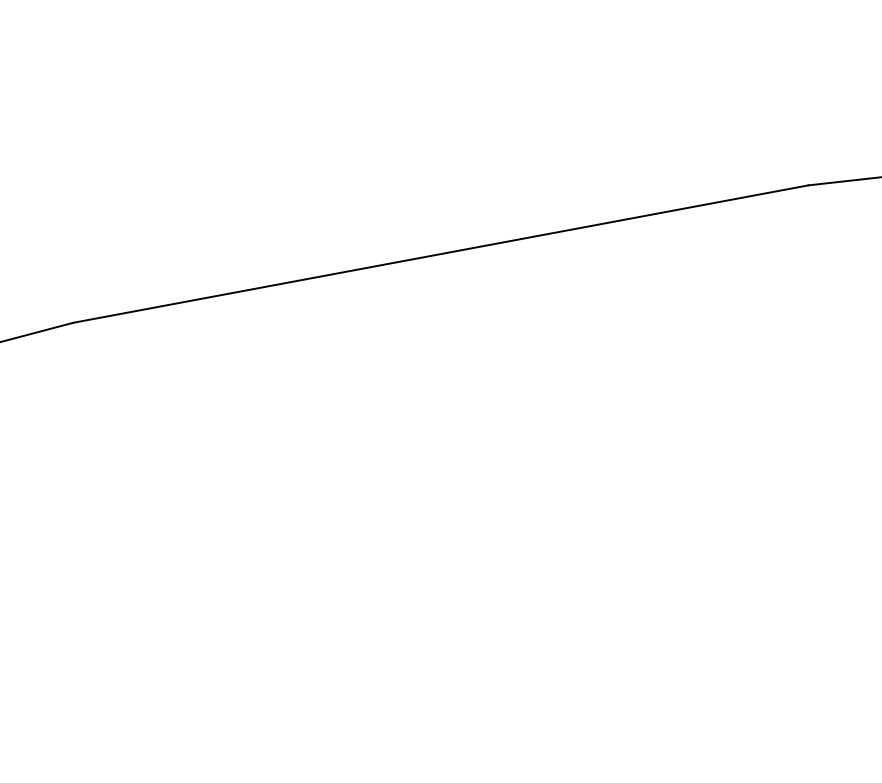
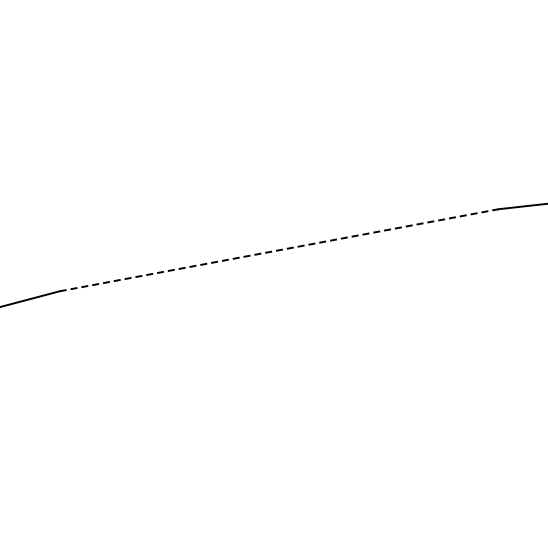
line: (441, 254) -> (279, 250), solid -> dashed

